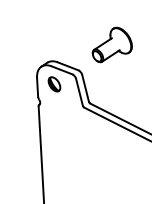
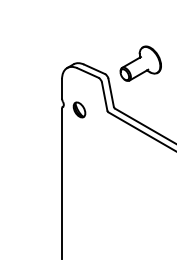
part: (111, 44) -> (140, 63), moved
part: (54, 83) -> (79, 109), moved

